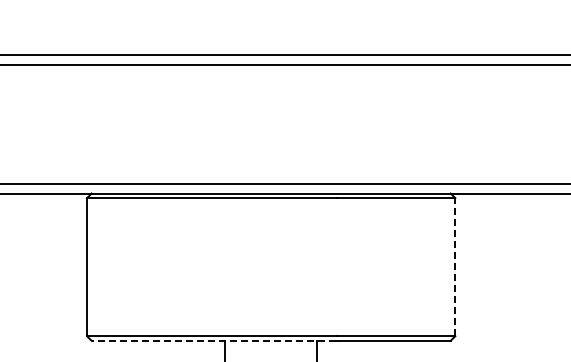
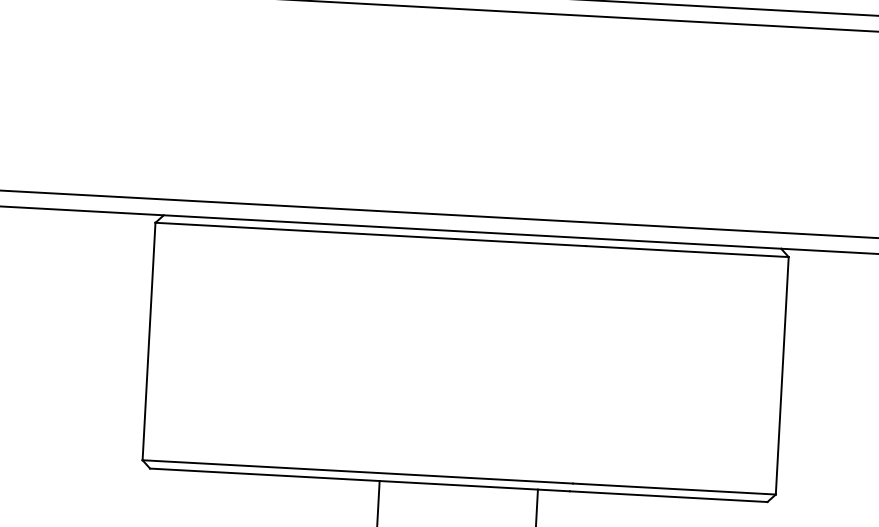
line: (455, 266) -> (782, 374), dashed -> solid
line: (213, 340) -> (359, 479), dashed -> solid

